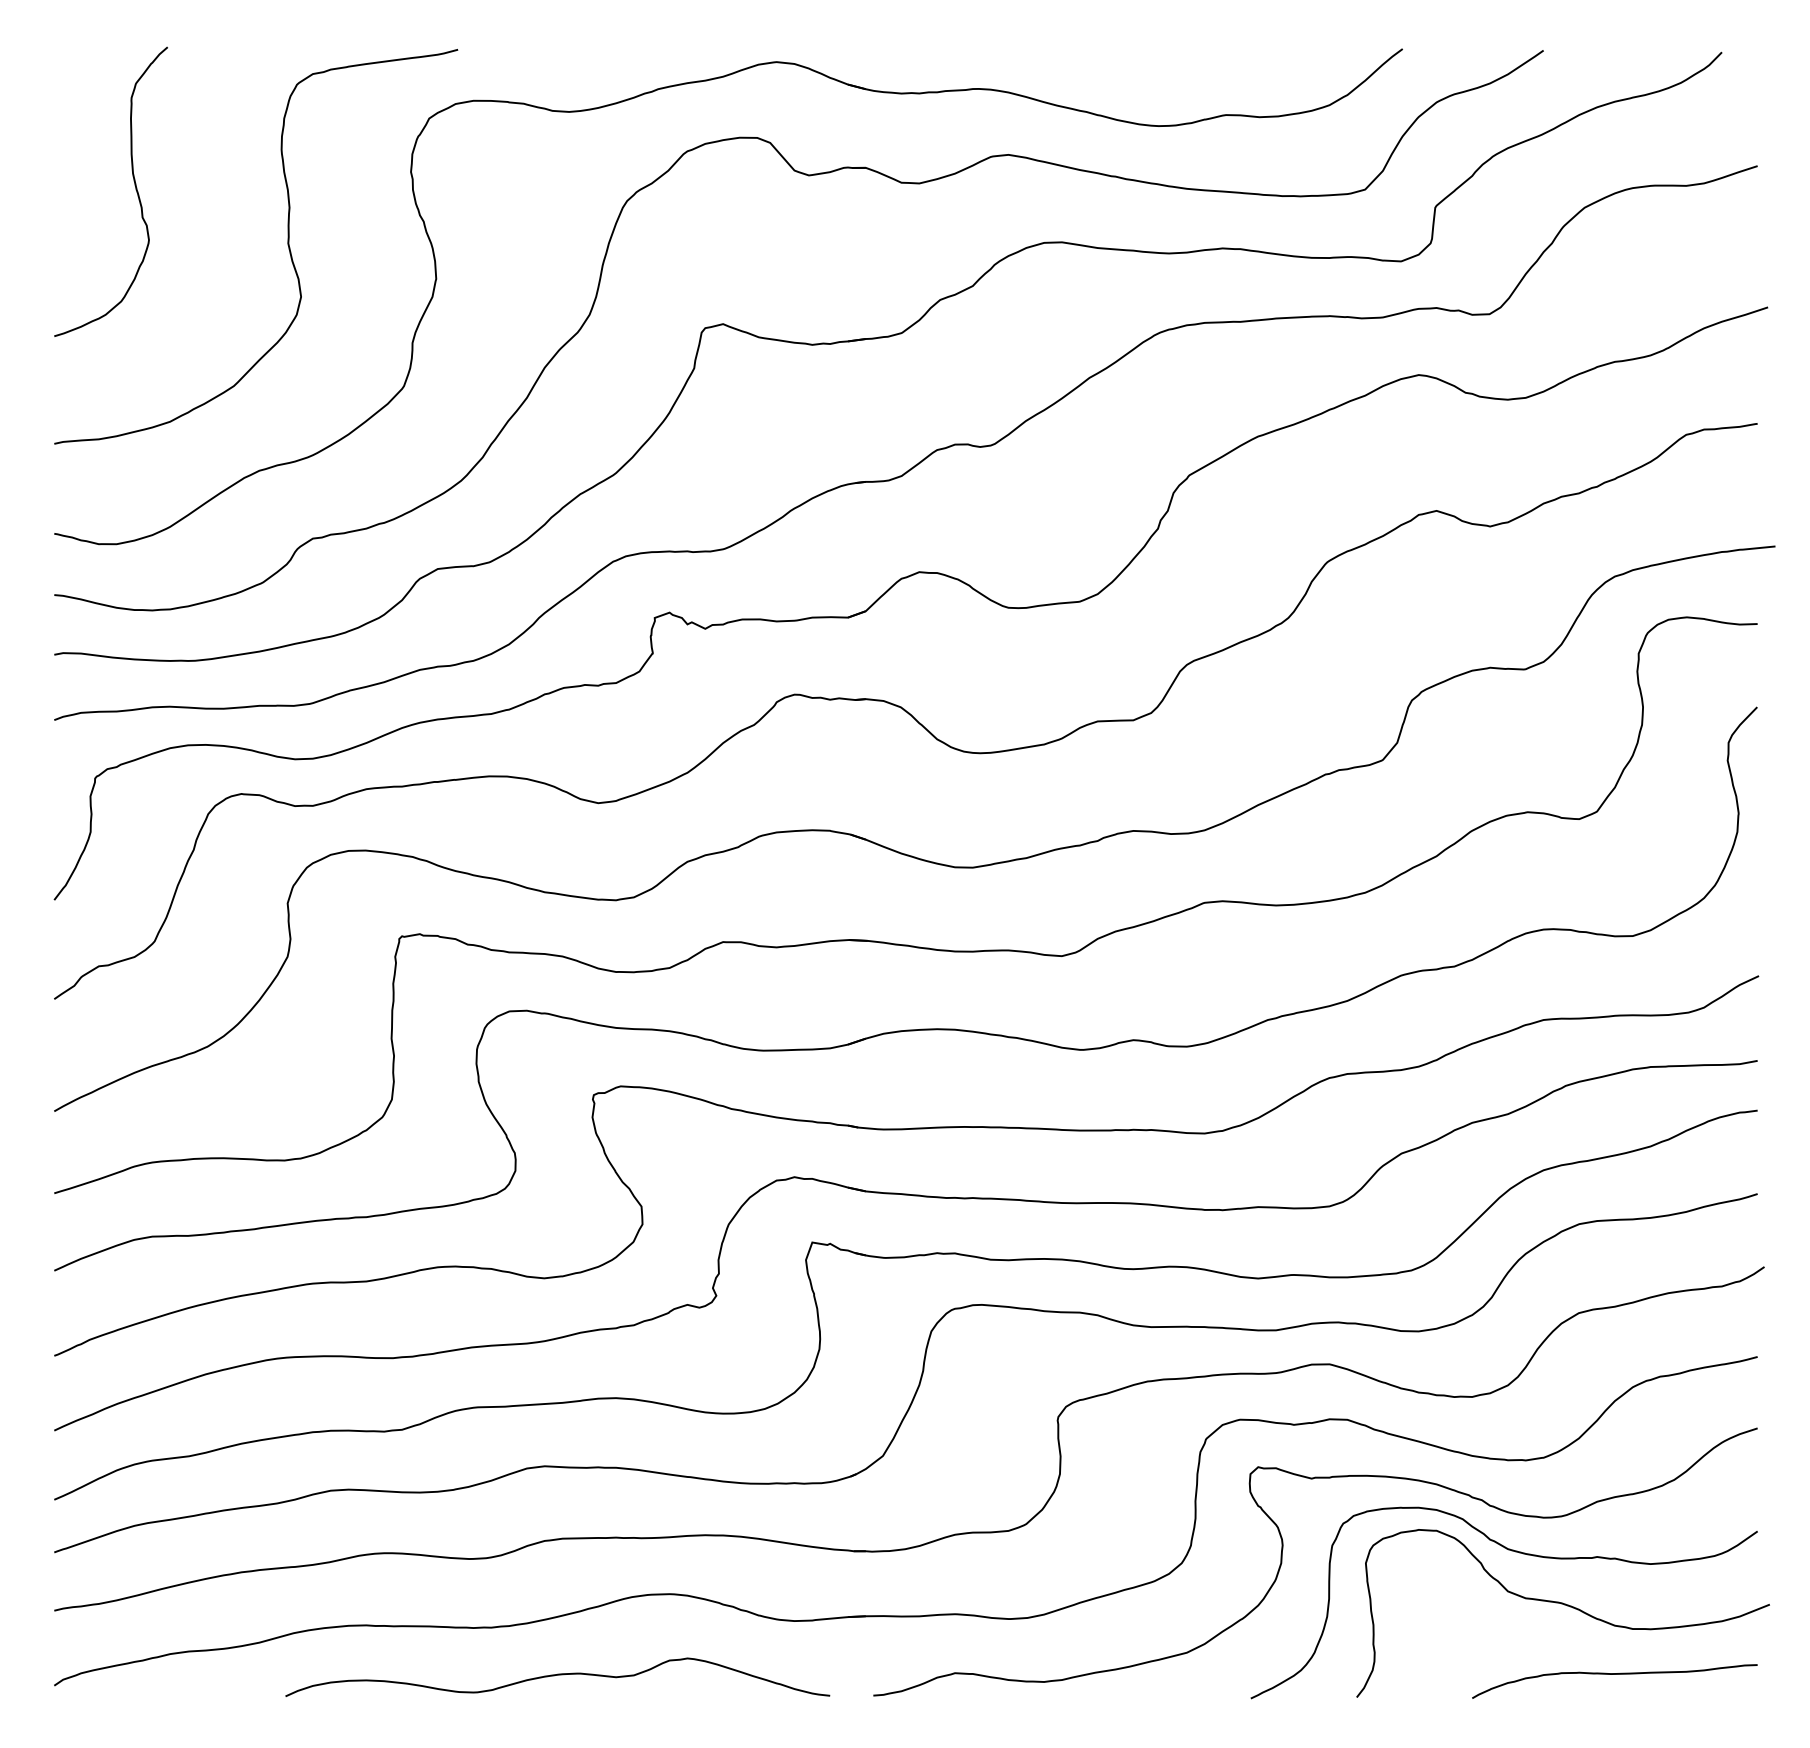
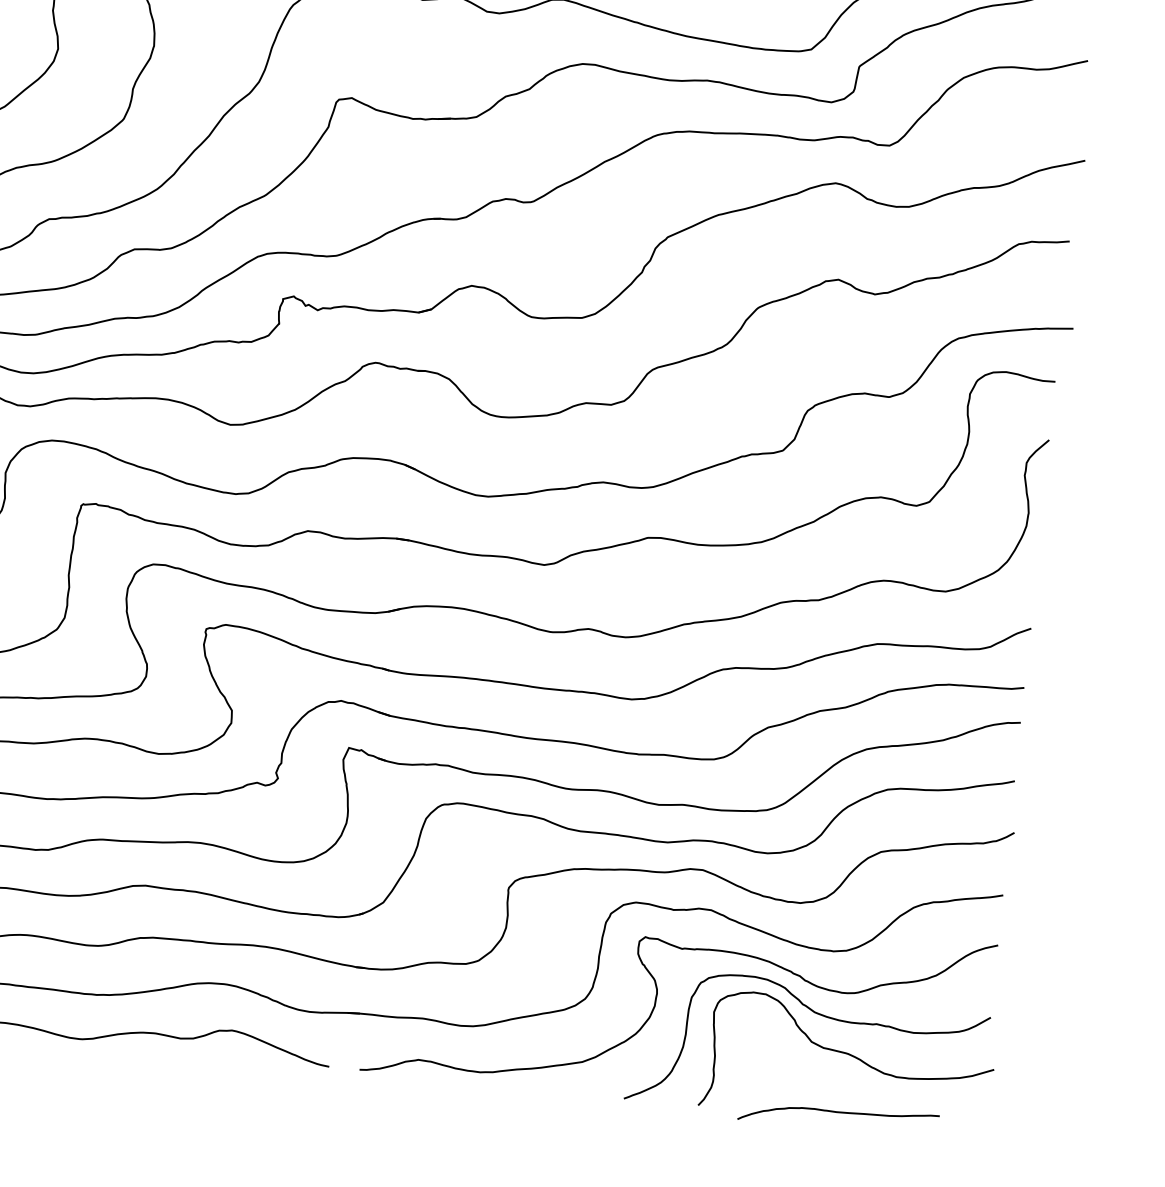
curve: (1614, 1674) -> (838, 1112), moved

